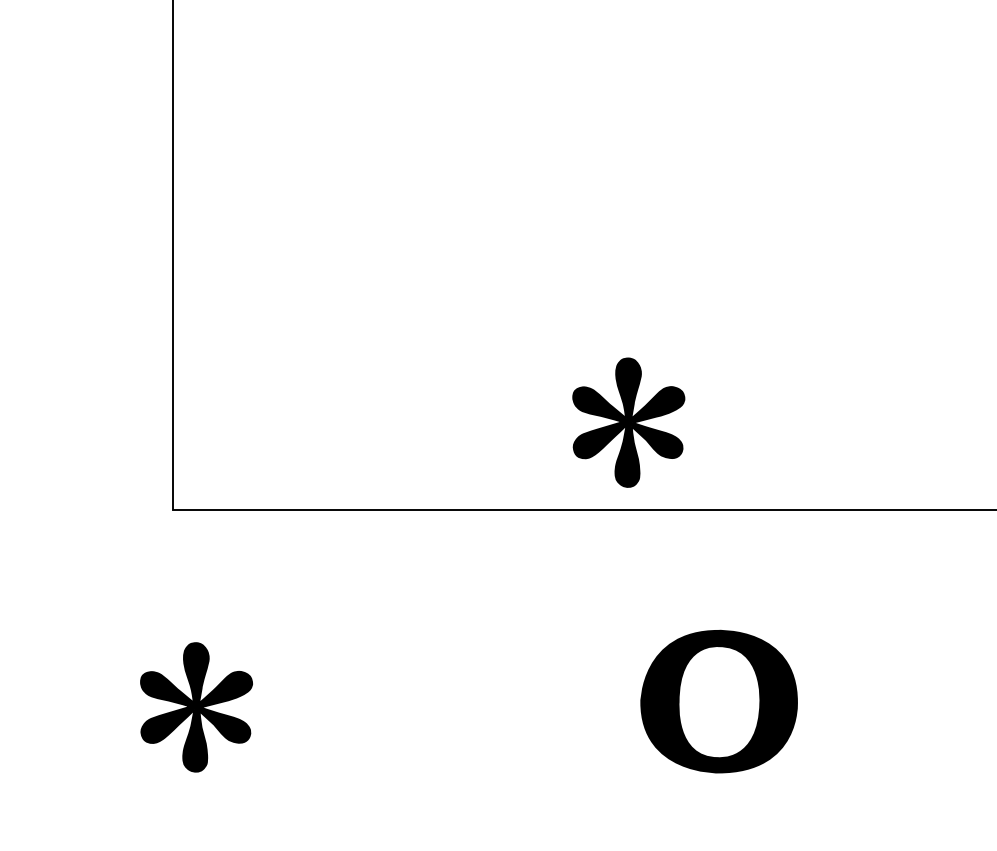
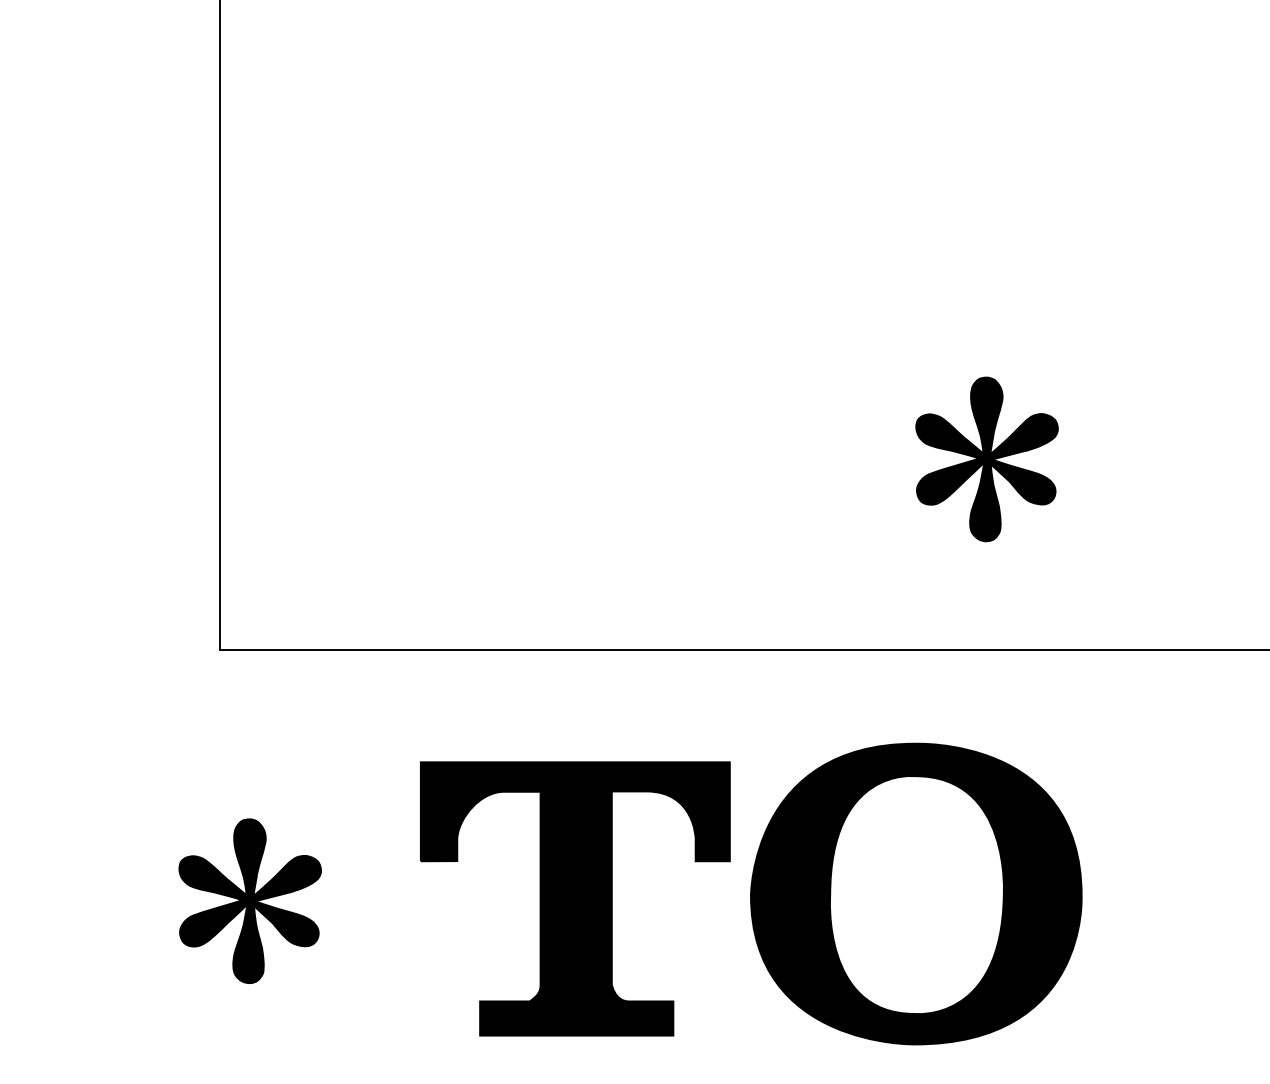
part: (628, 422) -> (986, 459), moved
part: (718, 701) -> (915, 893), size x1.67
part: (451, 705) -> (575, 898), added

